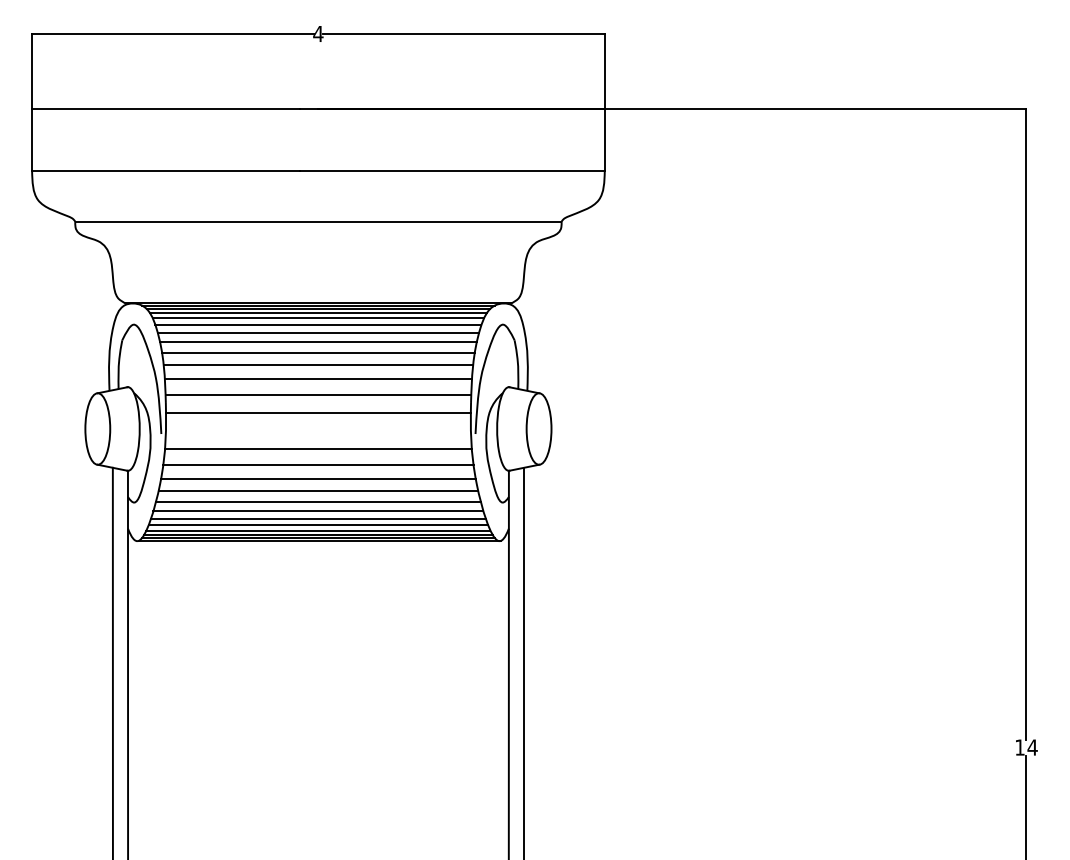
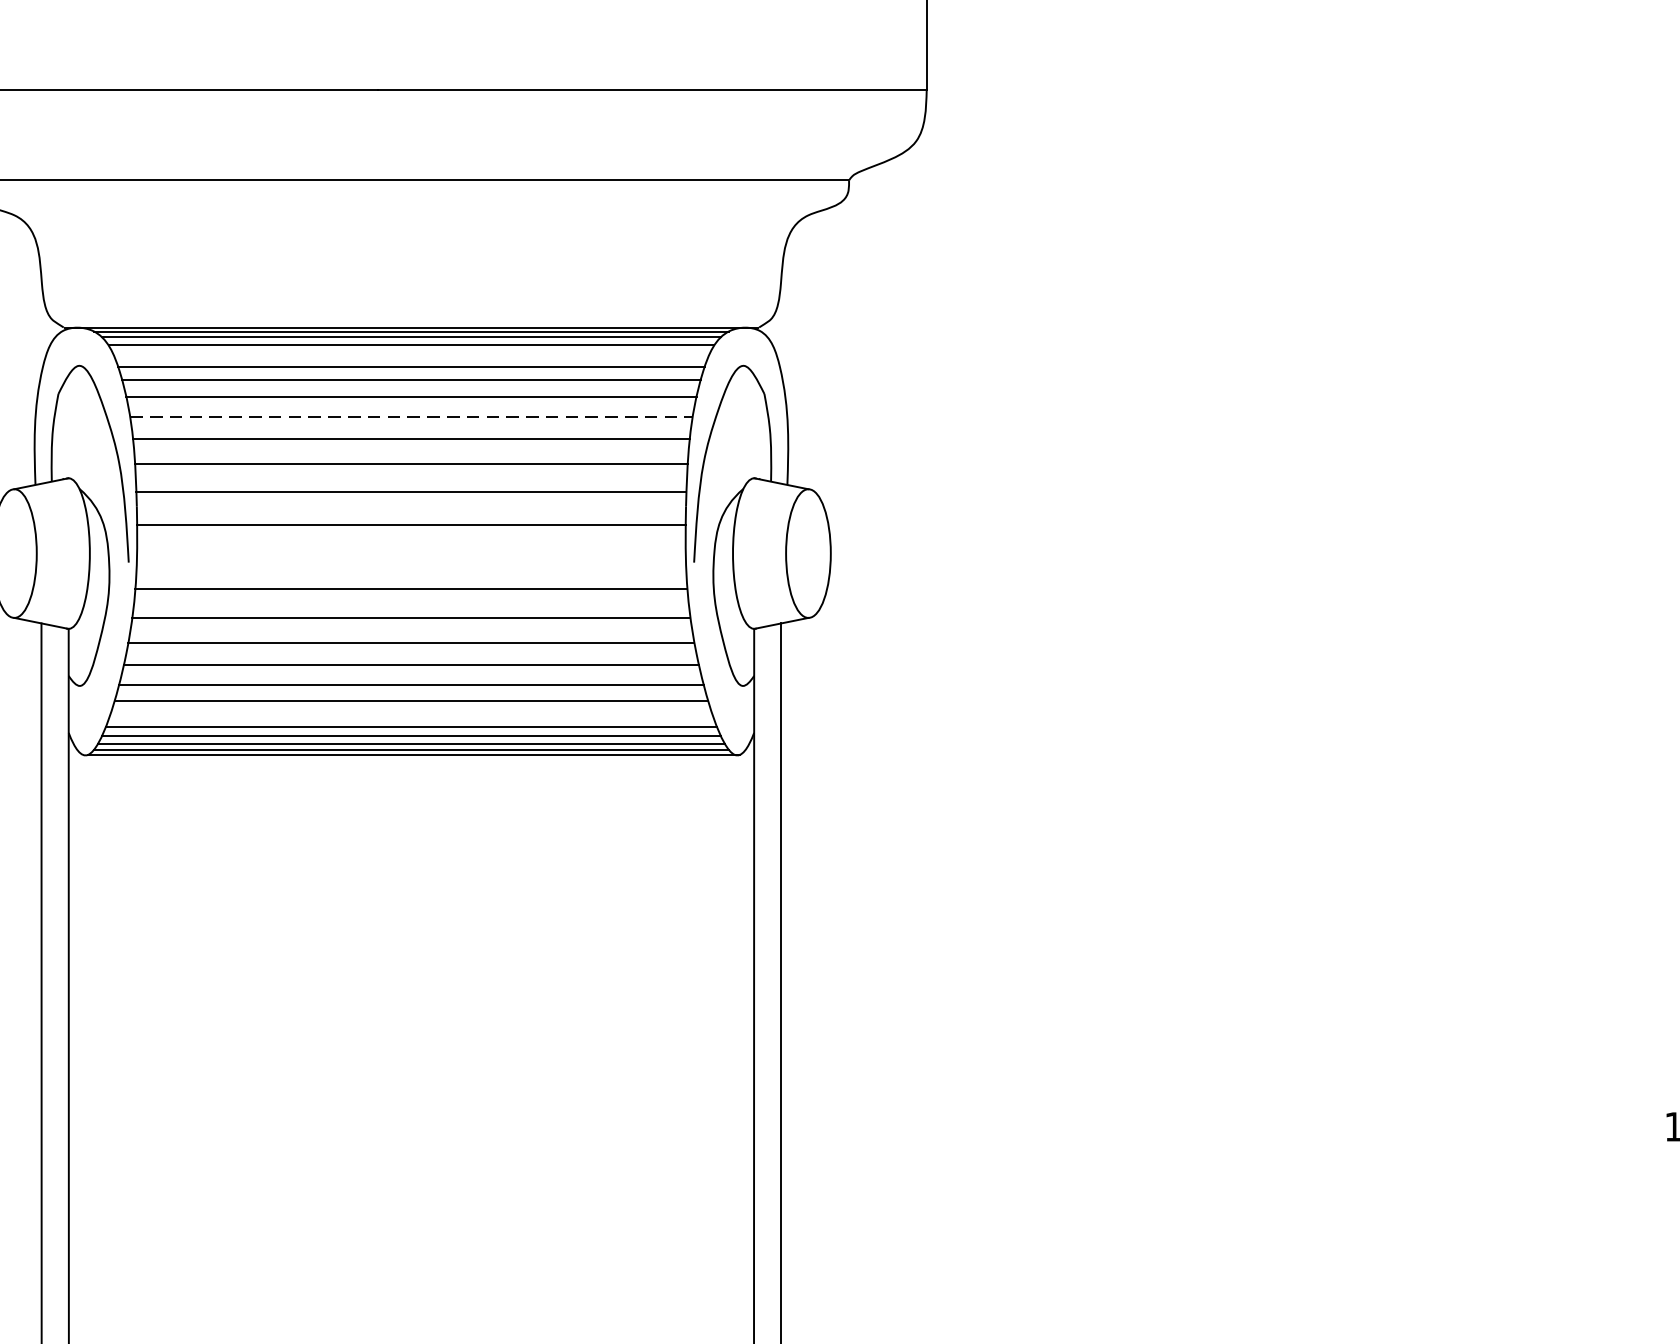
line: (318, 318) -> (411, 354), removed
line: (318, 352) -> (411, 415), solid -> dashed
line: (318, 518) -> (411, 714), removed

